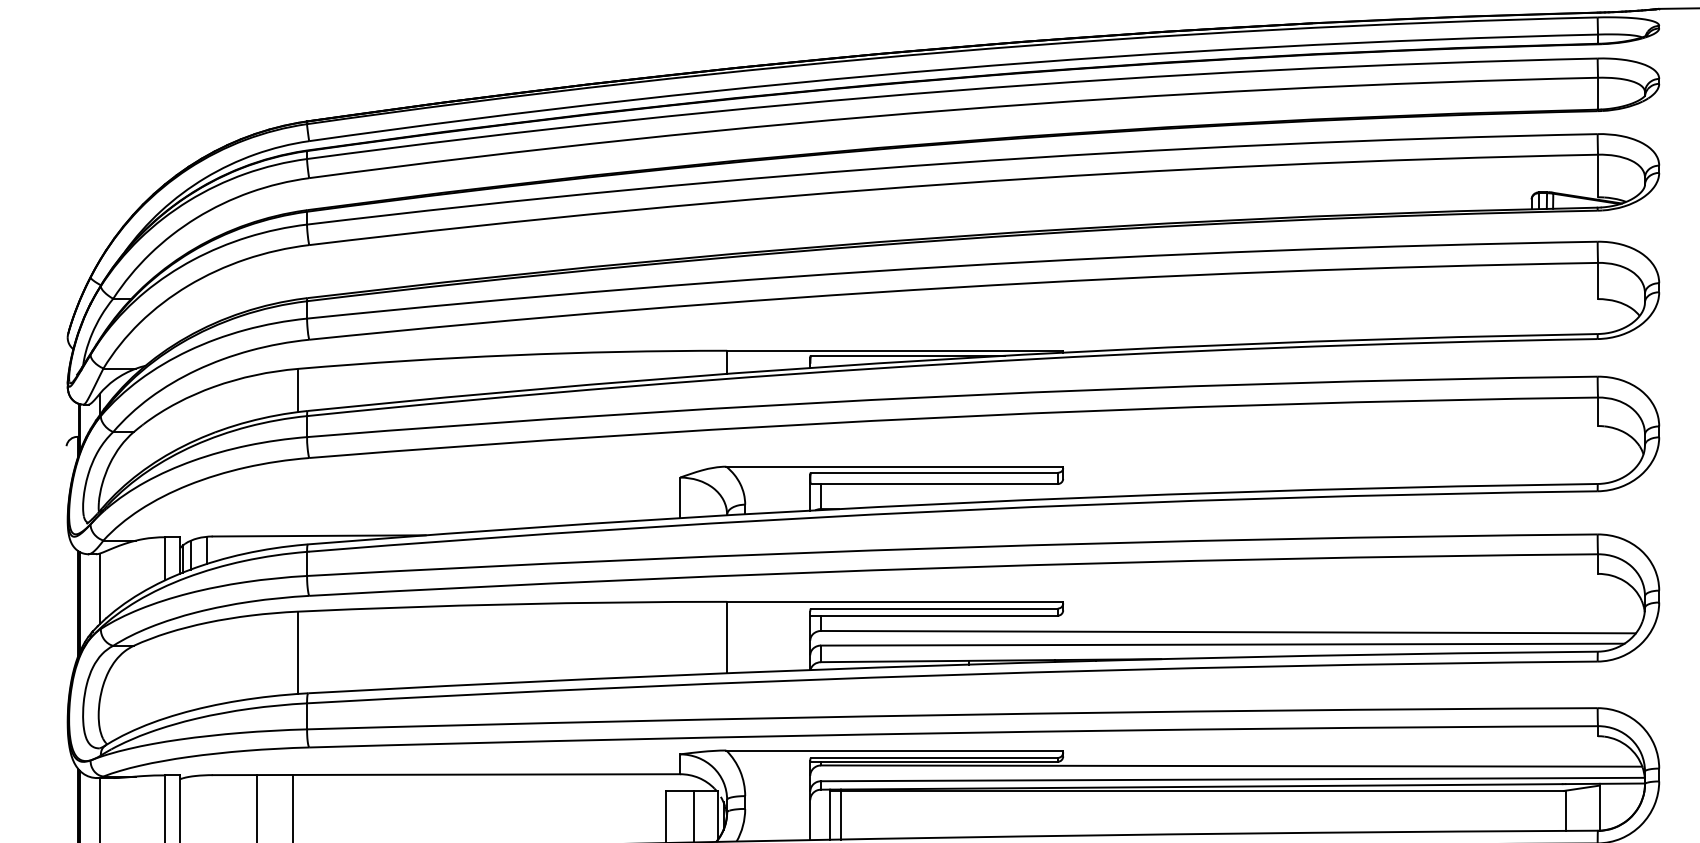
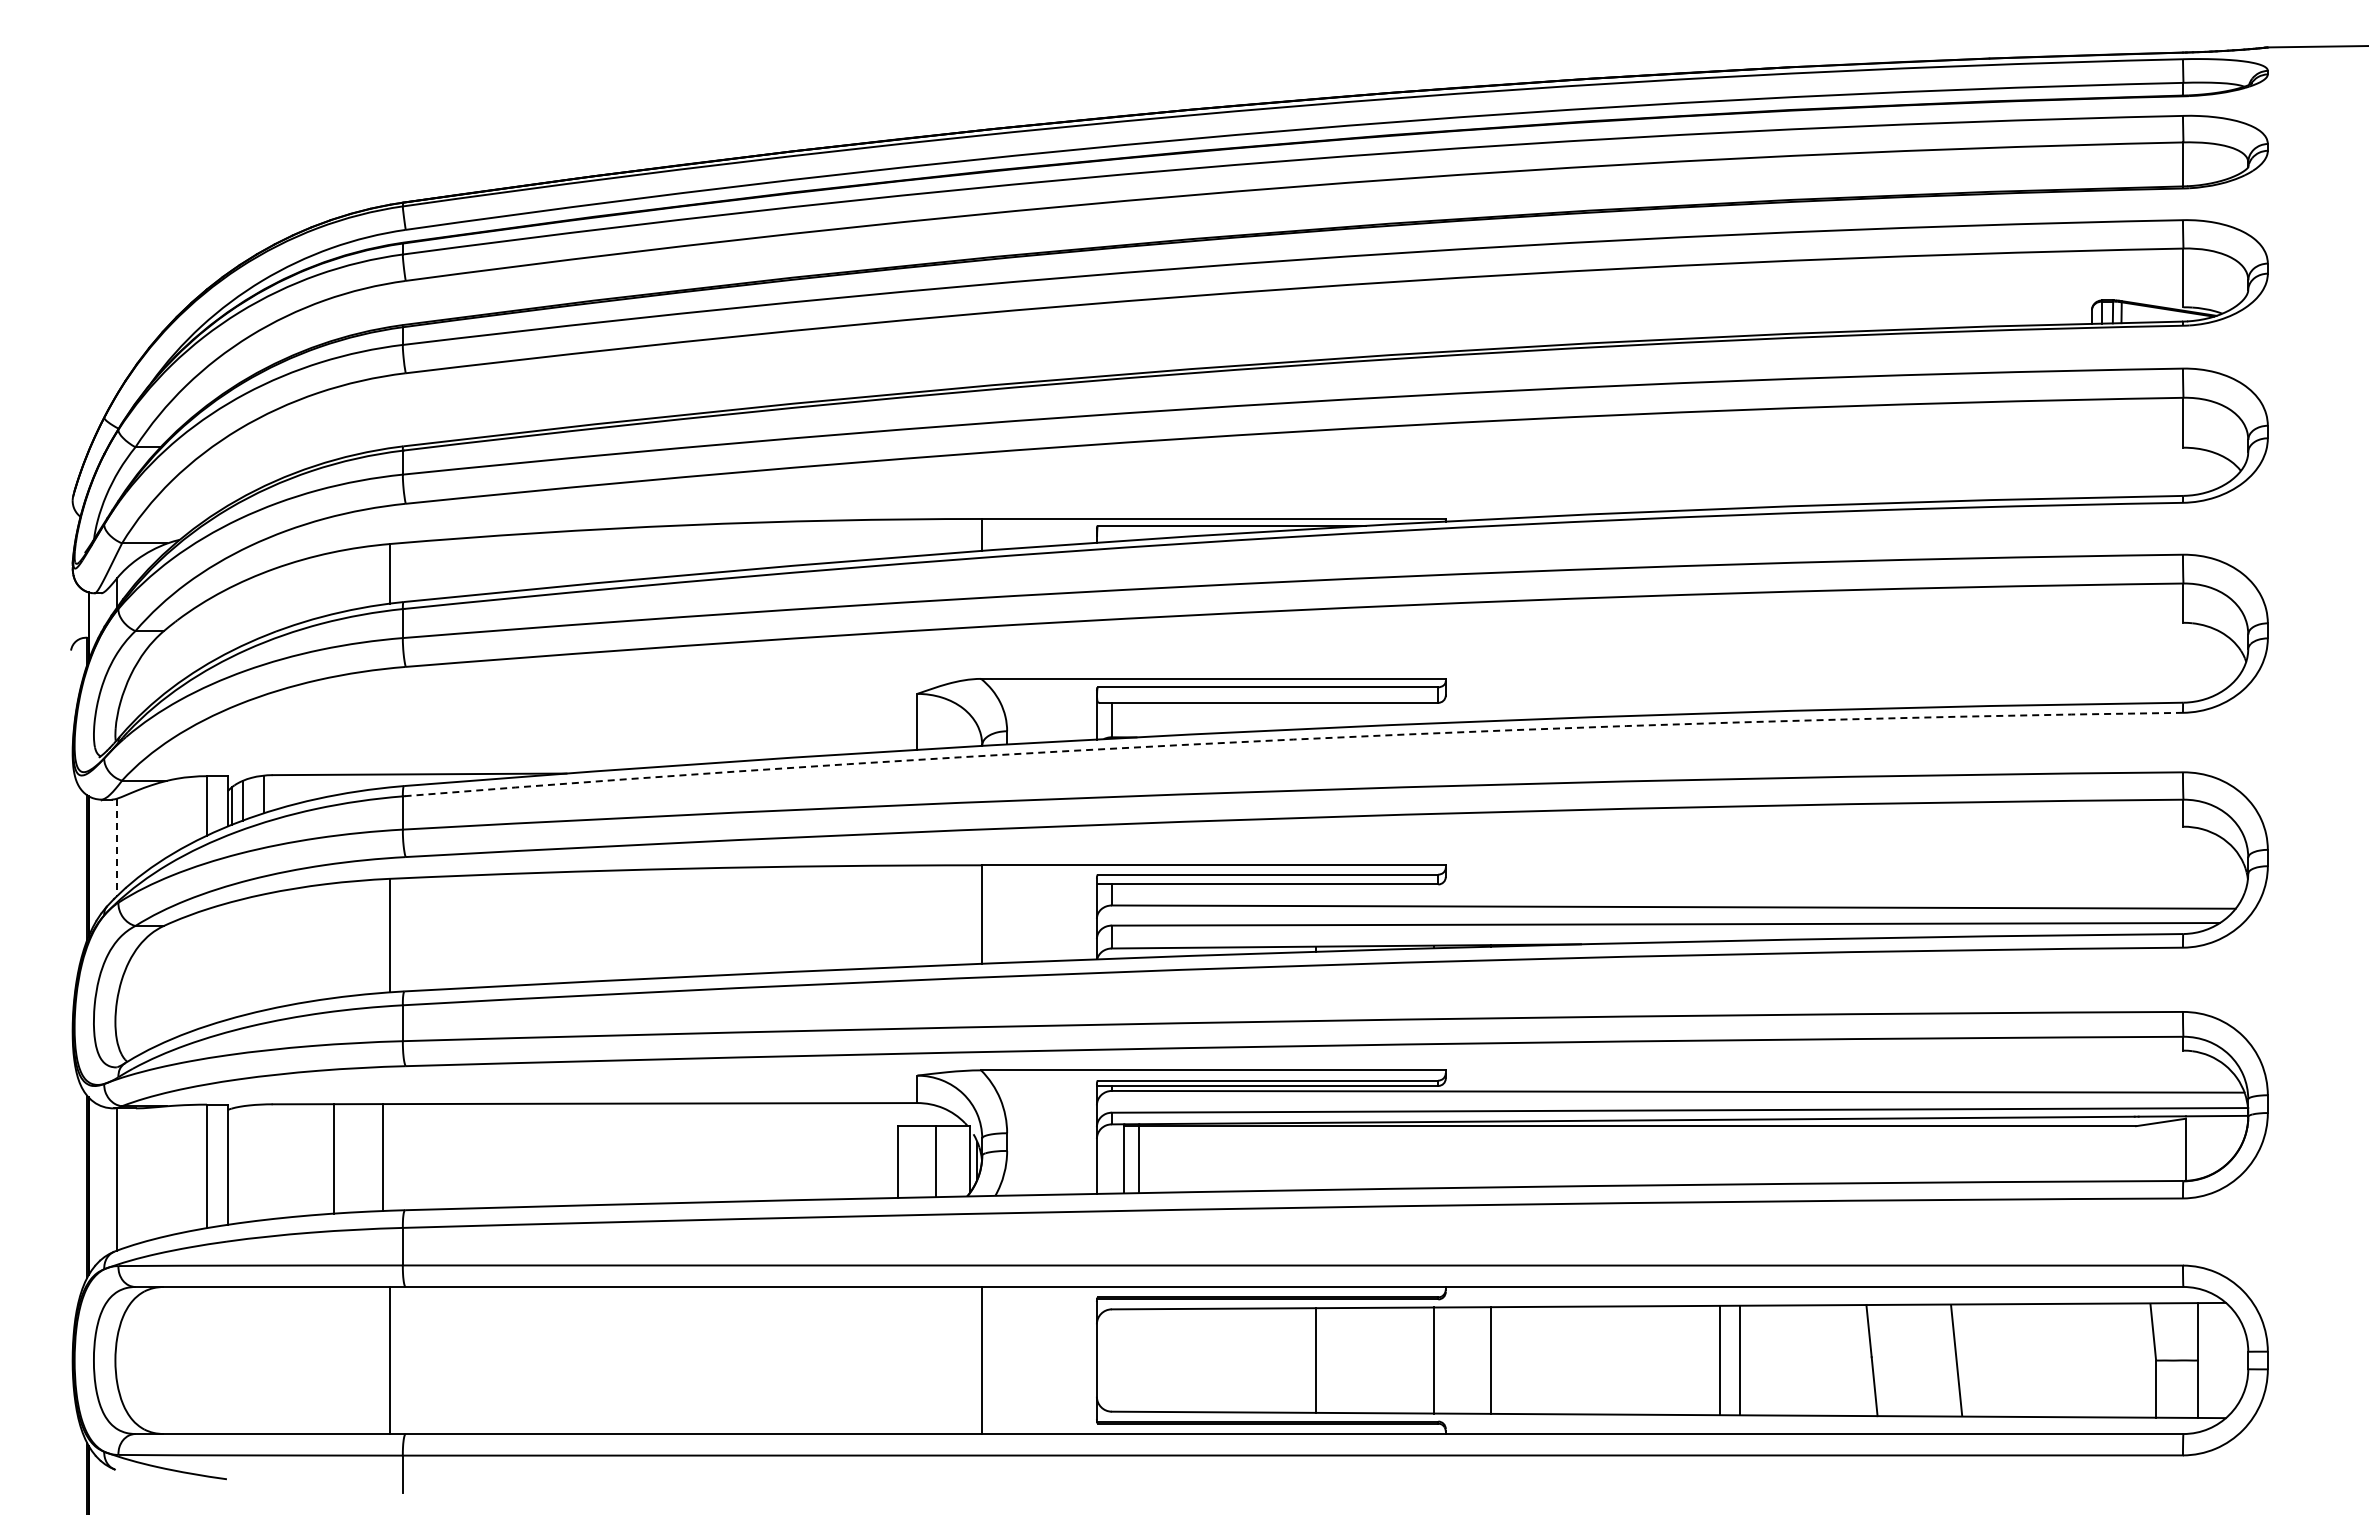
arc: (952, 510) -> (1293, 739), solid -> dashed
line: (100, 588) -> (117, 847), solid -> dashed
line: (1565, 810) -> (2138, 1153), removed

